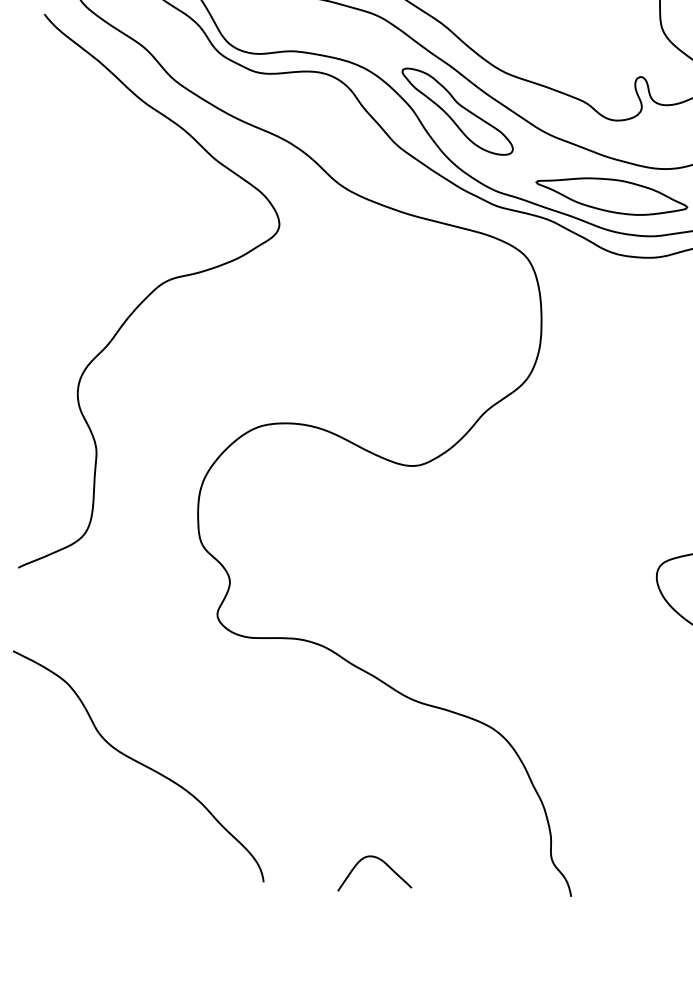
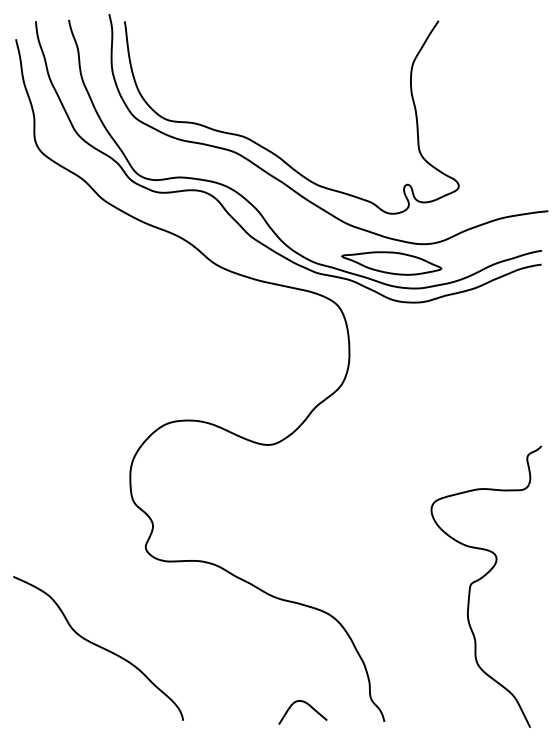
part: (457, 111) -> (288, 212), removed
curve: (152, 293) -> (94, 339), removed
curve: (381, 862) -> (306, 704), moved

